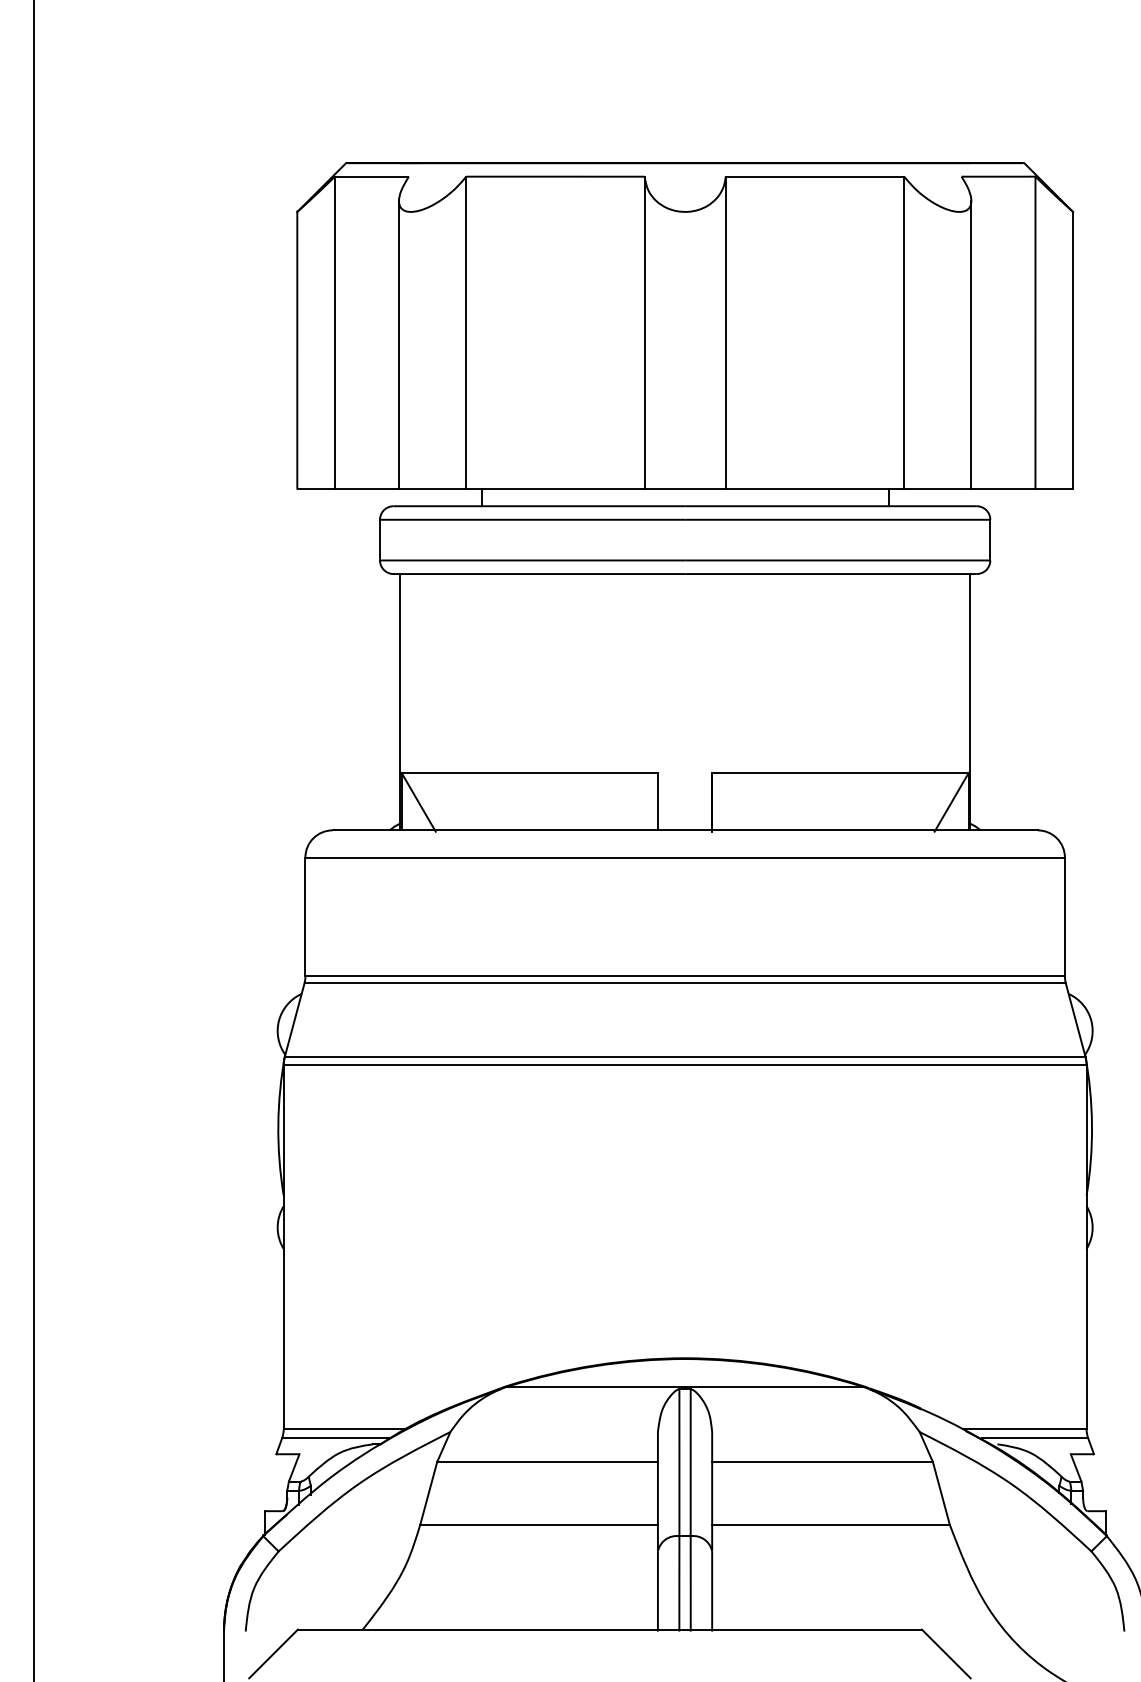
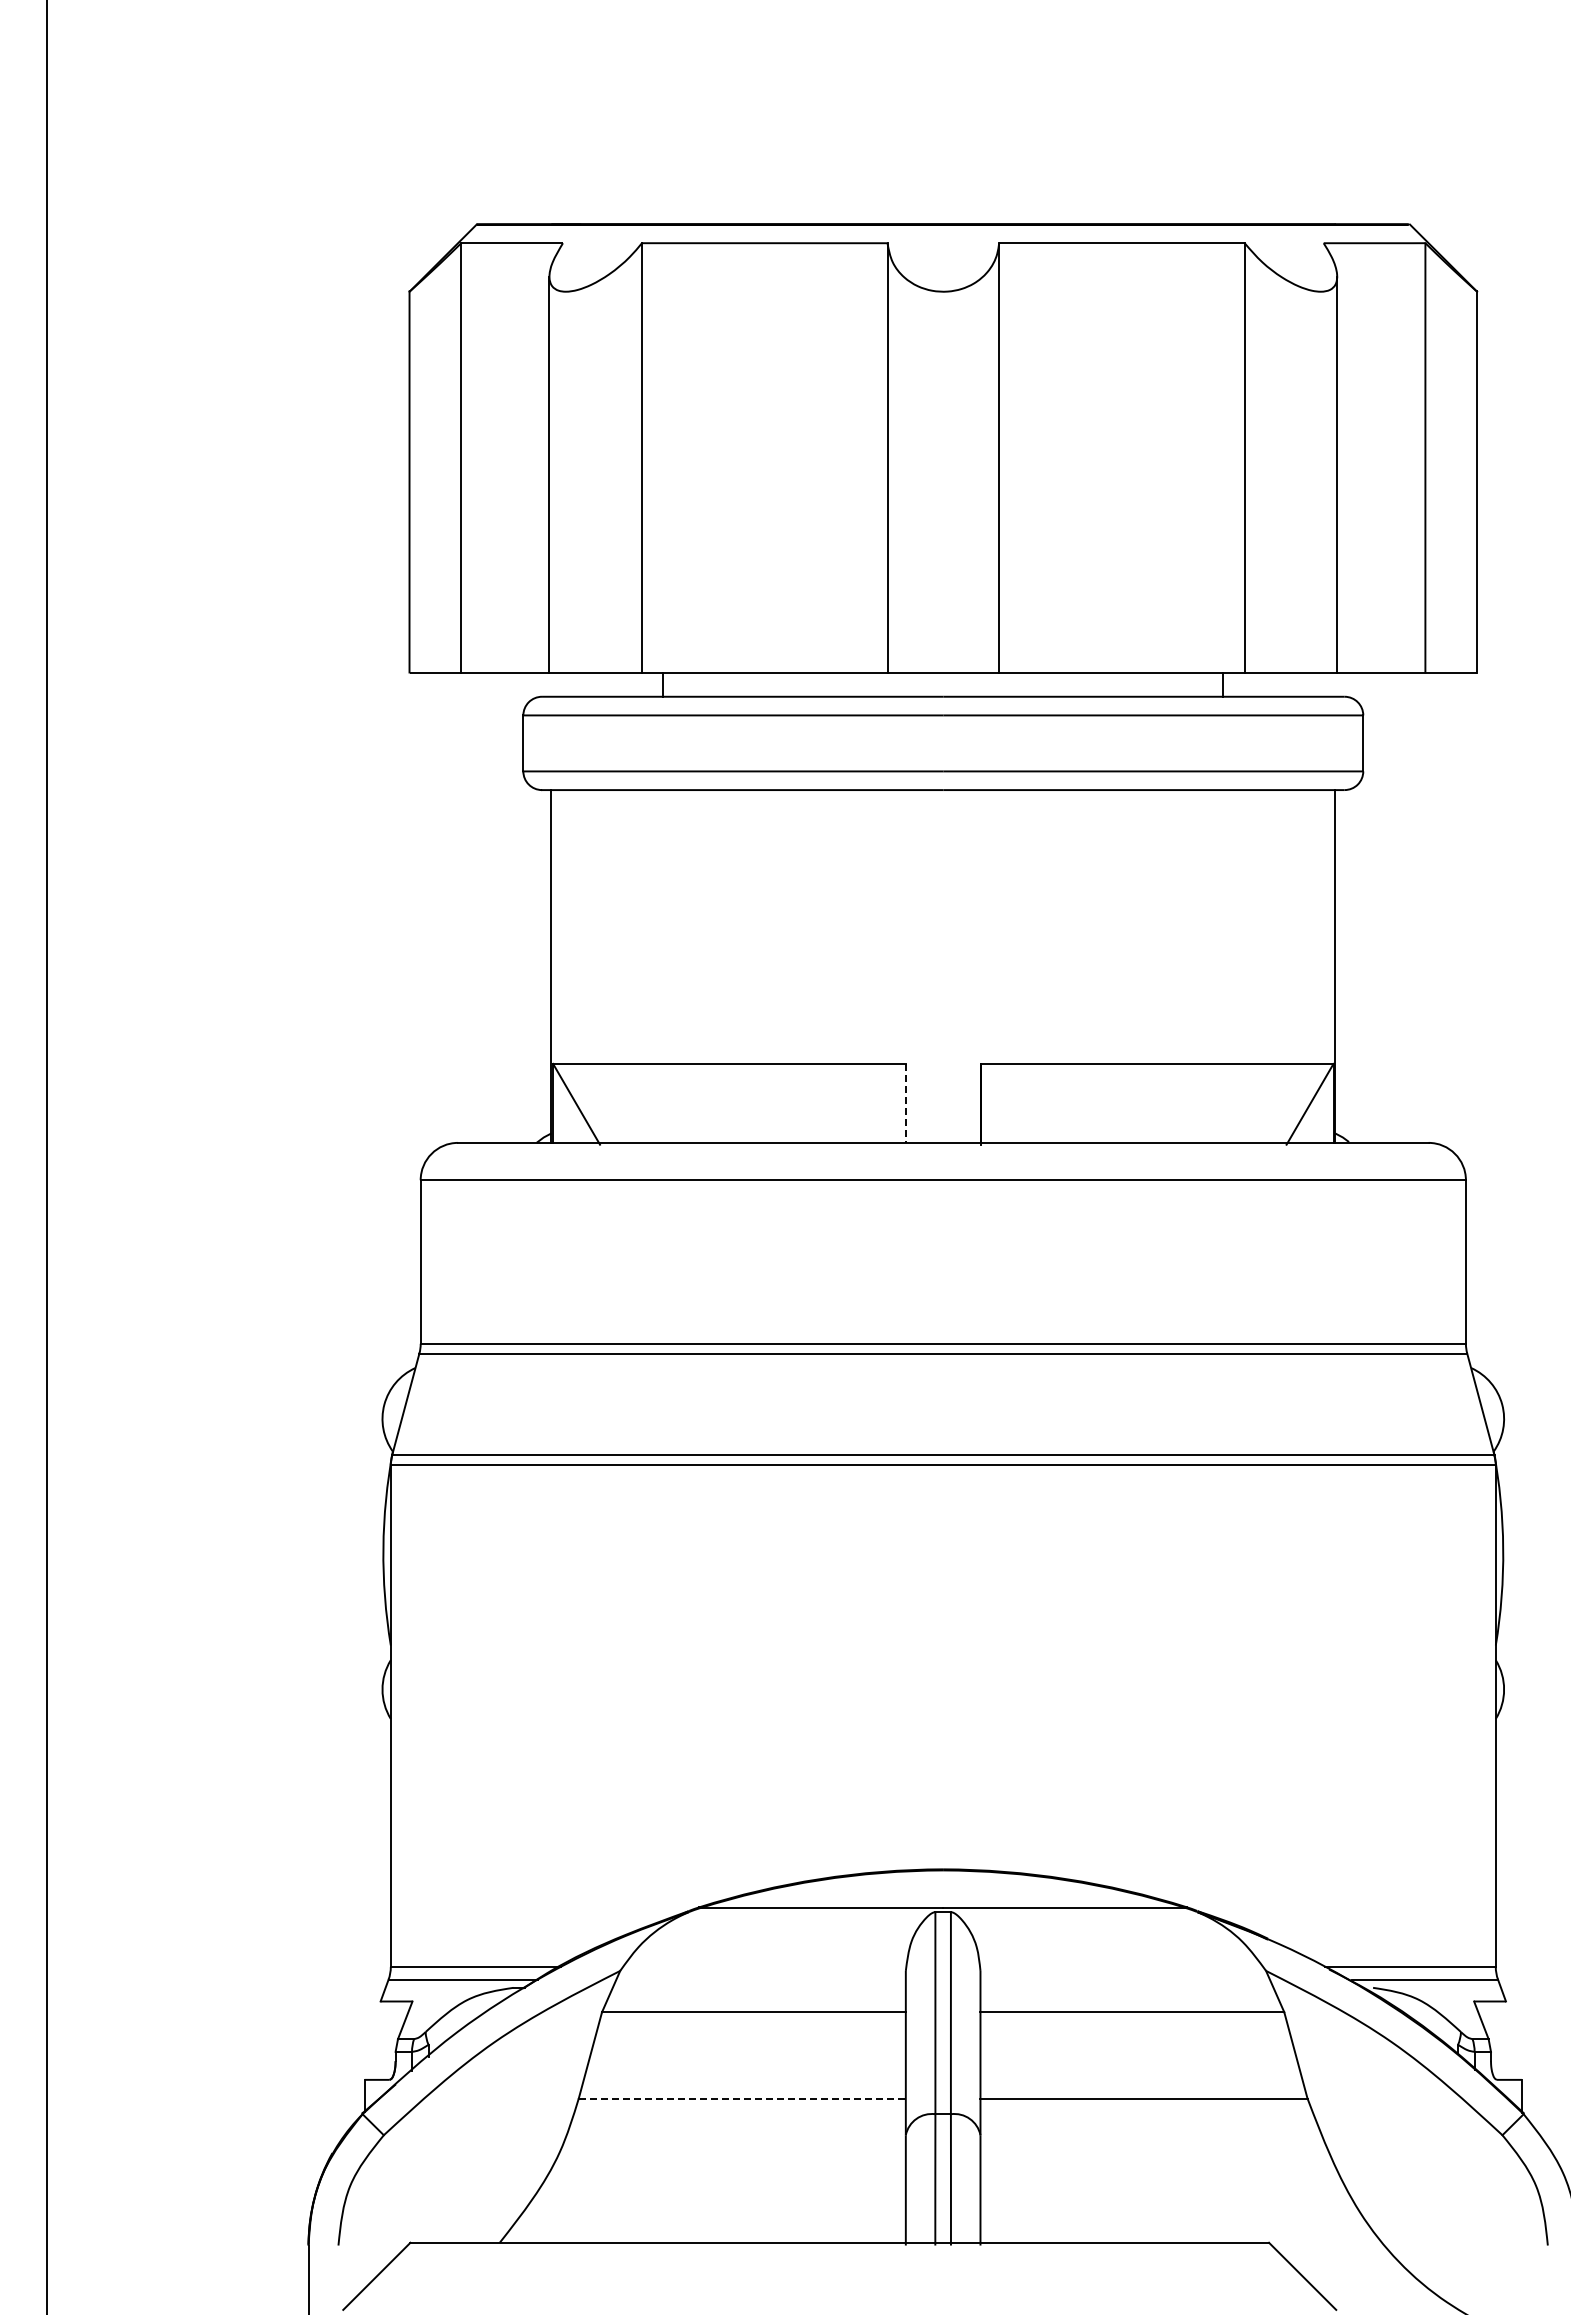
line: (657, 801) -> (905, 1103), solid -> dashed
line: (539, 1524) -> (742, 2098), solid -> dashed

